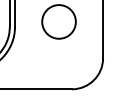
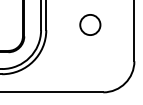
circle: (59, 21) -> (90, 24), size x0.6

